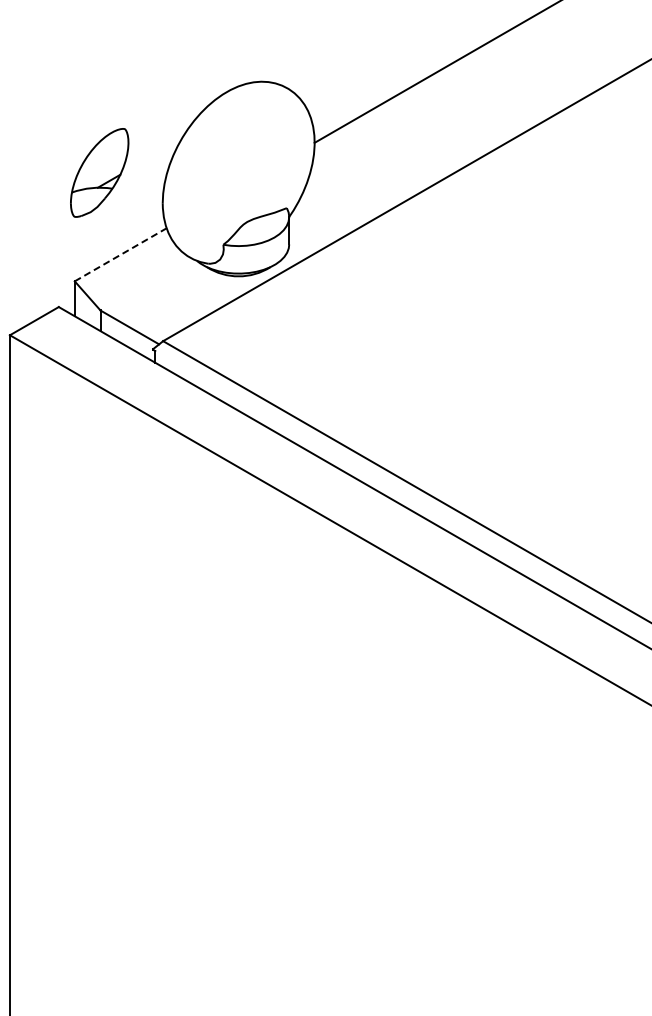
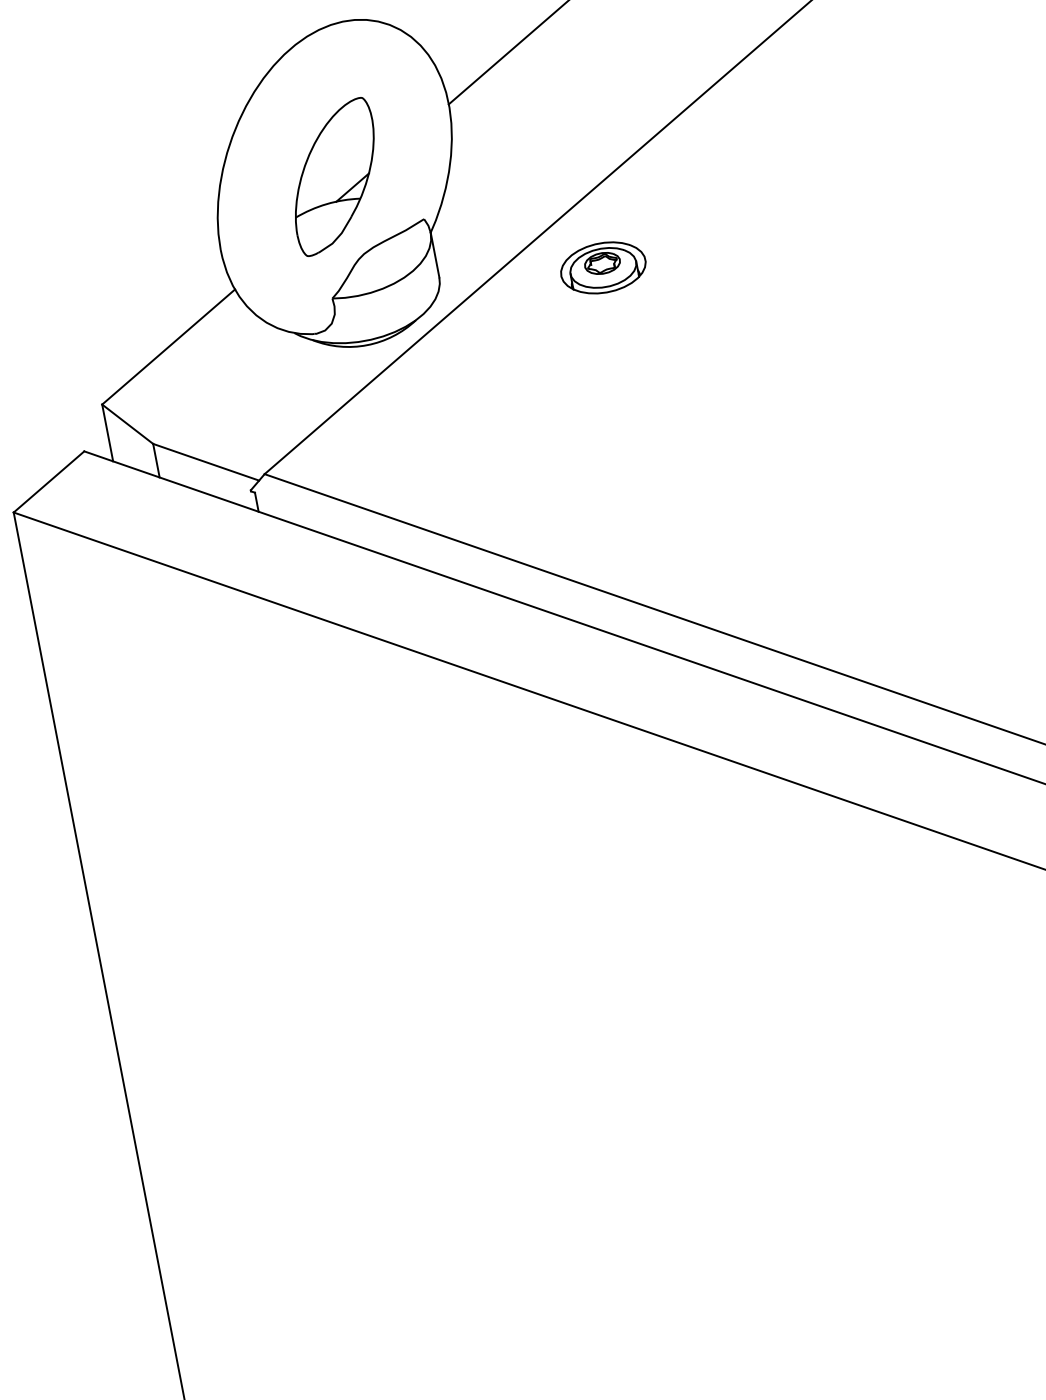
part: (99, 172) -> (334, 176), moved
line: (121, 254) -> (169, 346), dashed -> solid
part: (387, 257) -> (603, 267), added

